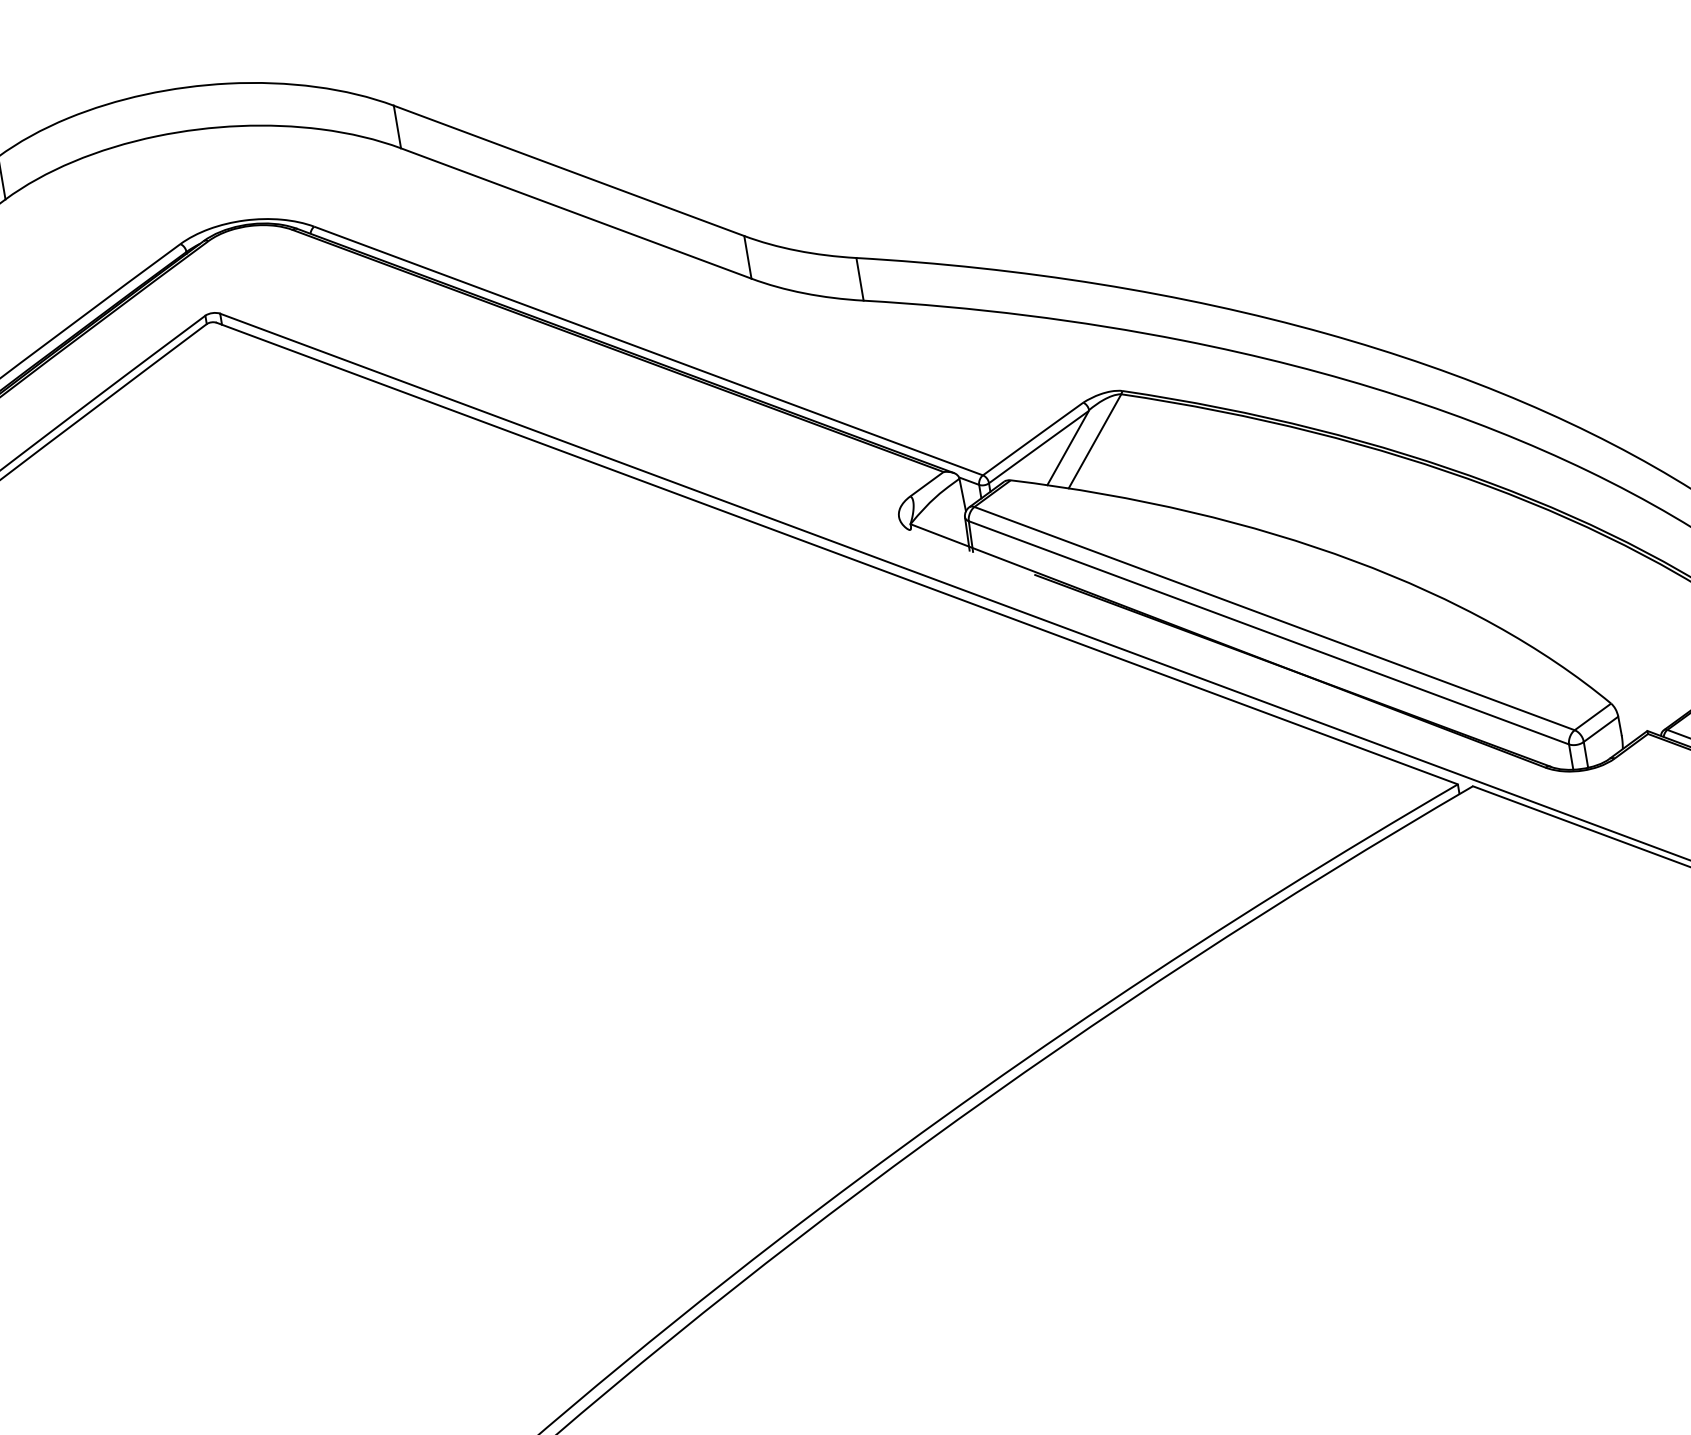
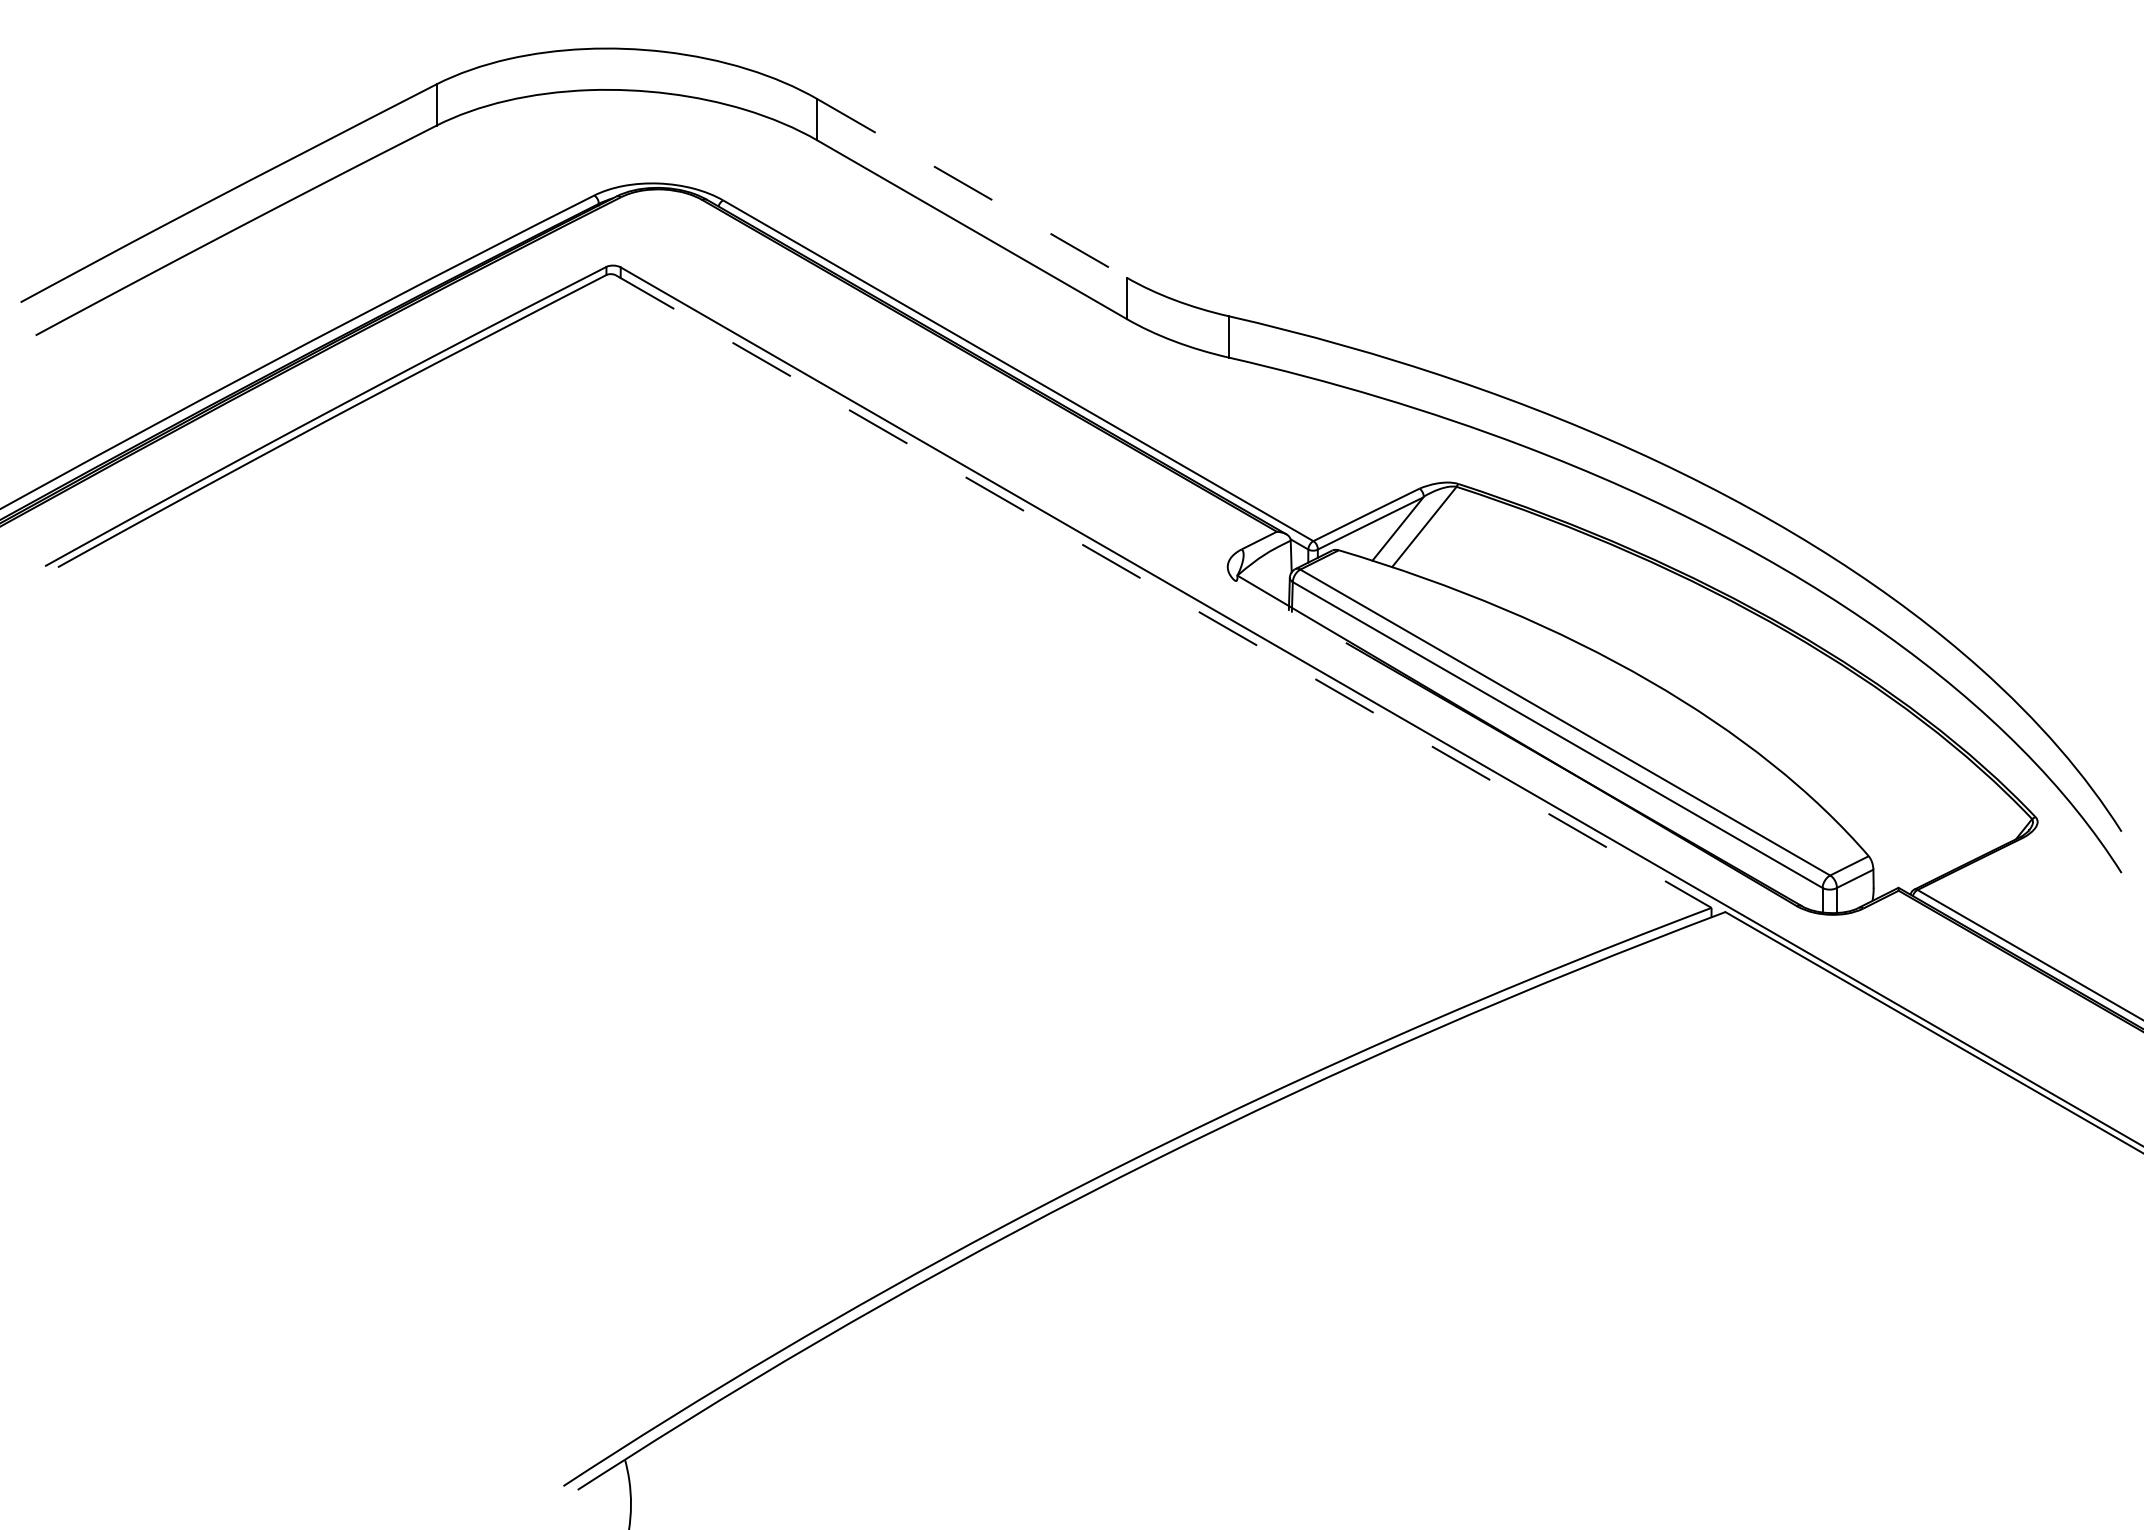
line: (569, 170) -> (972, 188), solid -> dashed
line: (836, 553) -> (1163, 591), solid -> dashed

